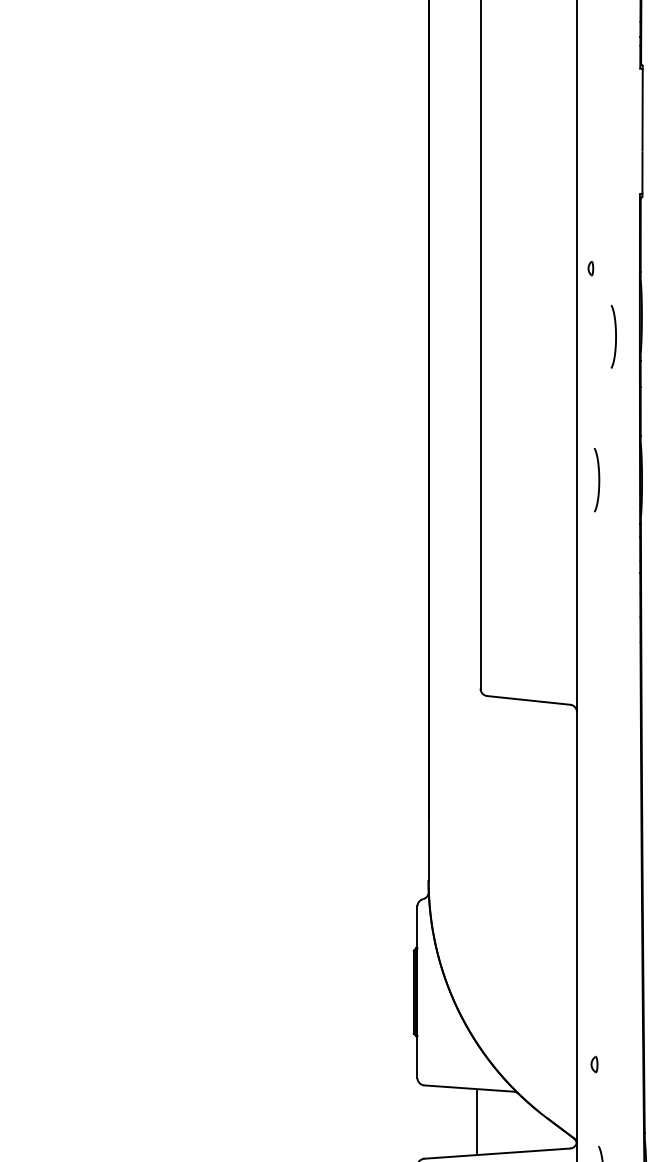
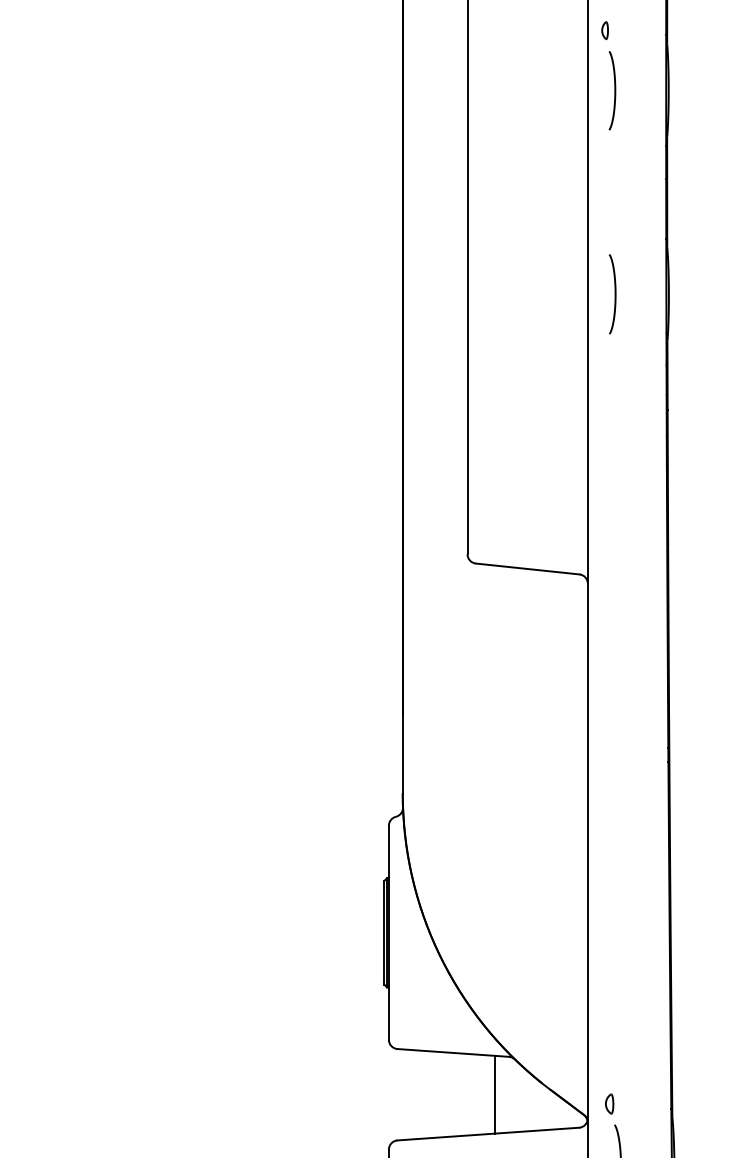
curve: (615, 336) -> (614, 90), moved
part: (594, 1064) -> (609, 1103), moved
line: (476, 1121) -> (494, 1094), moved

